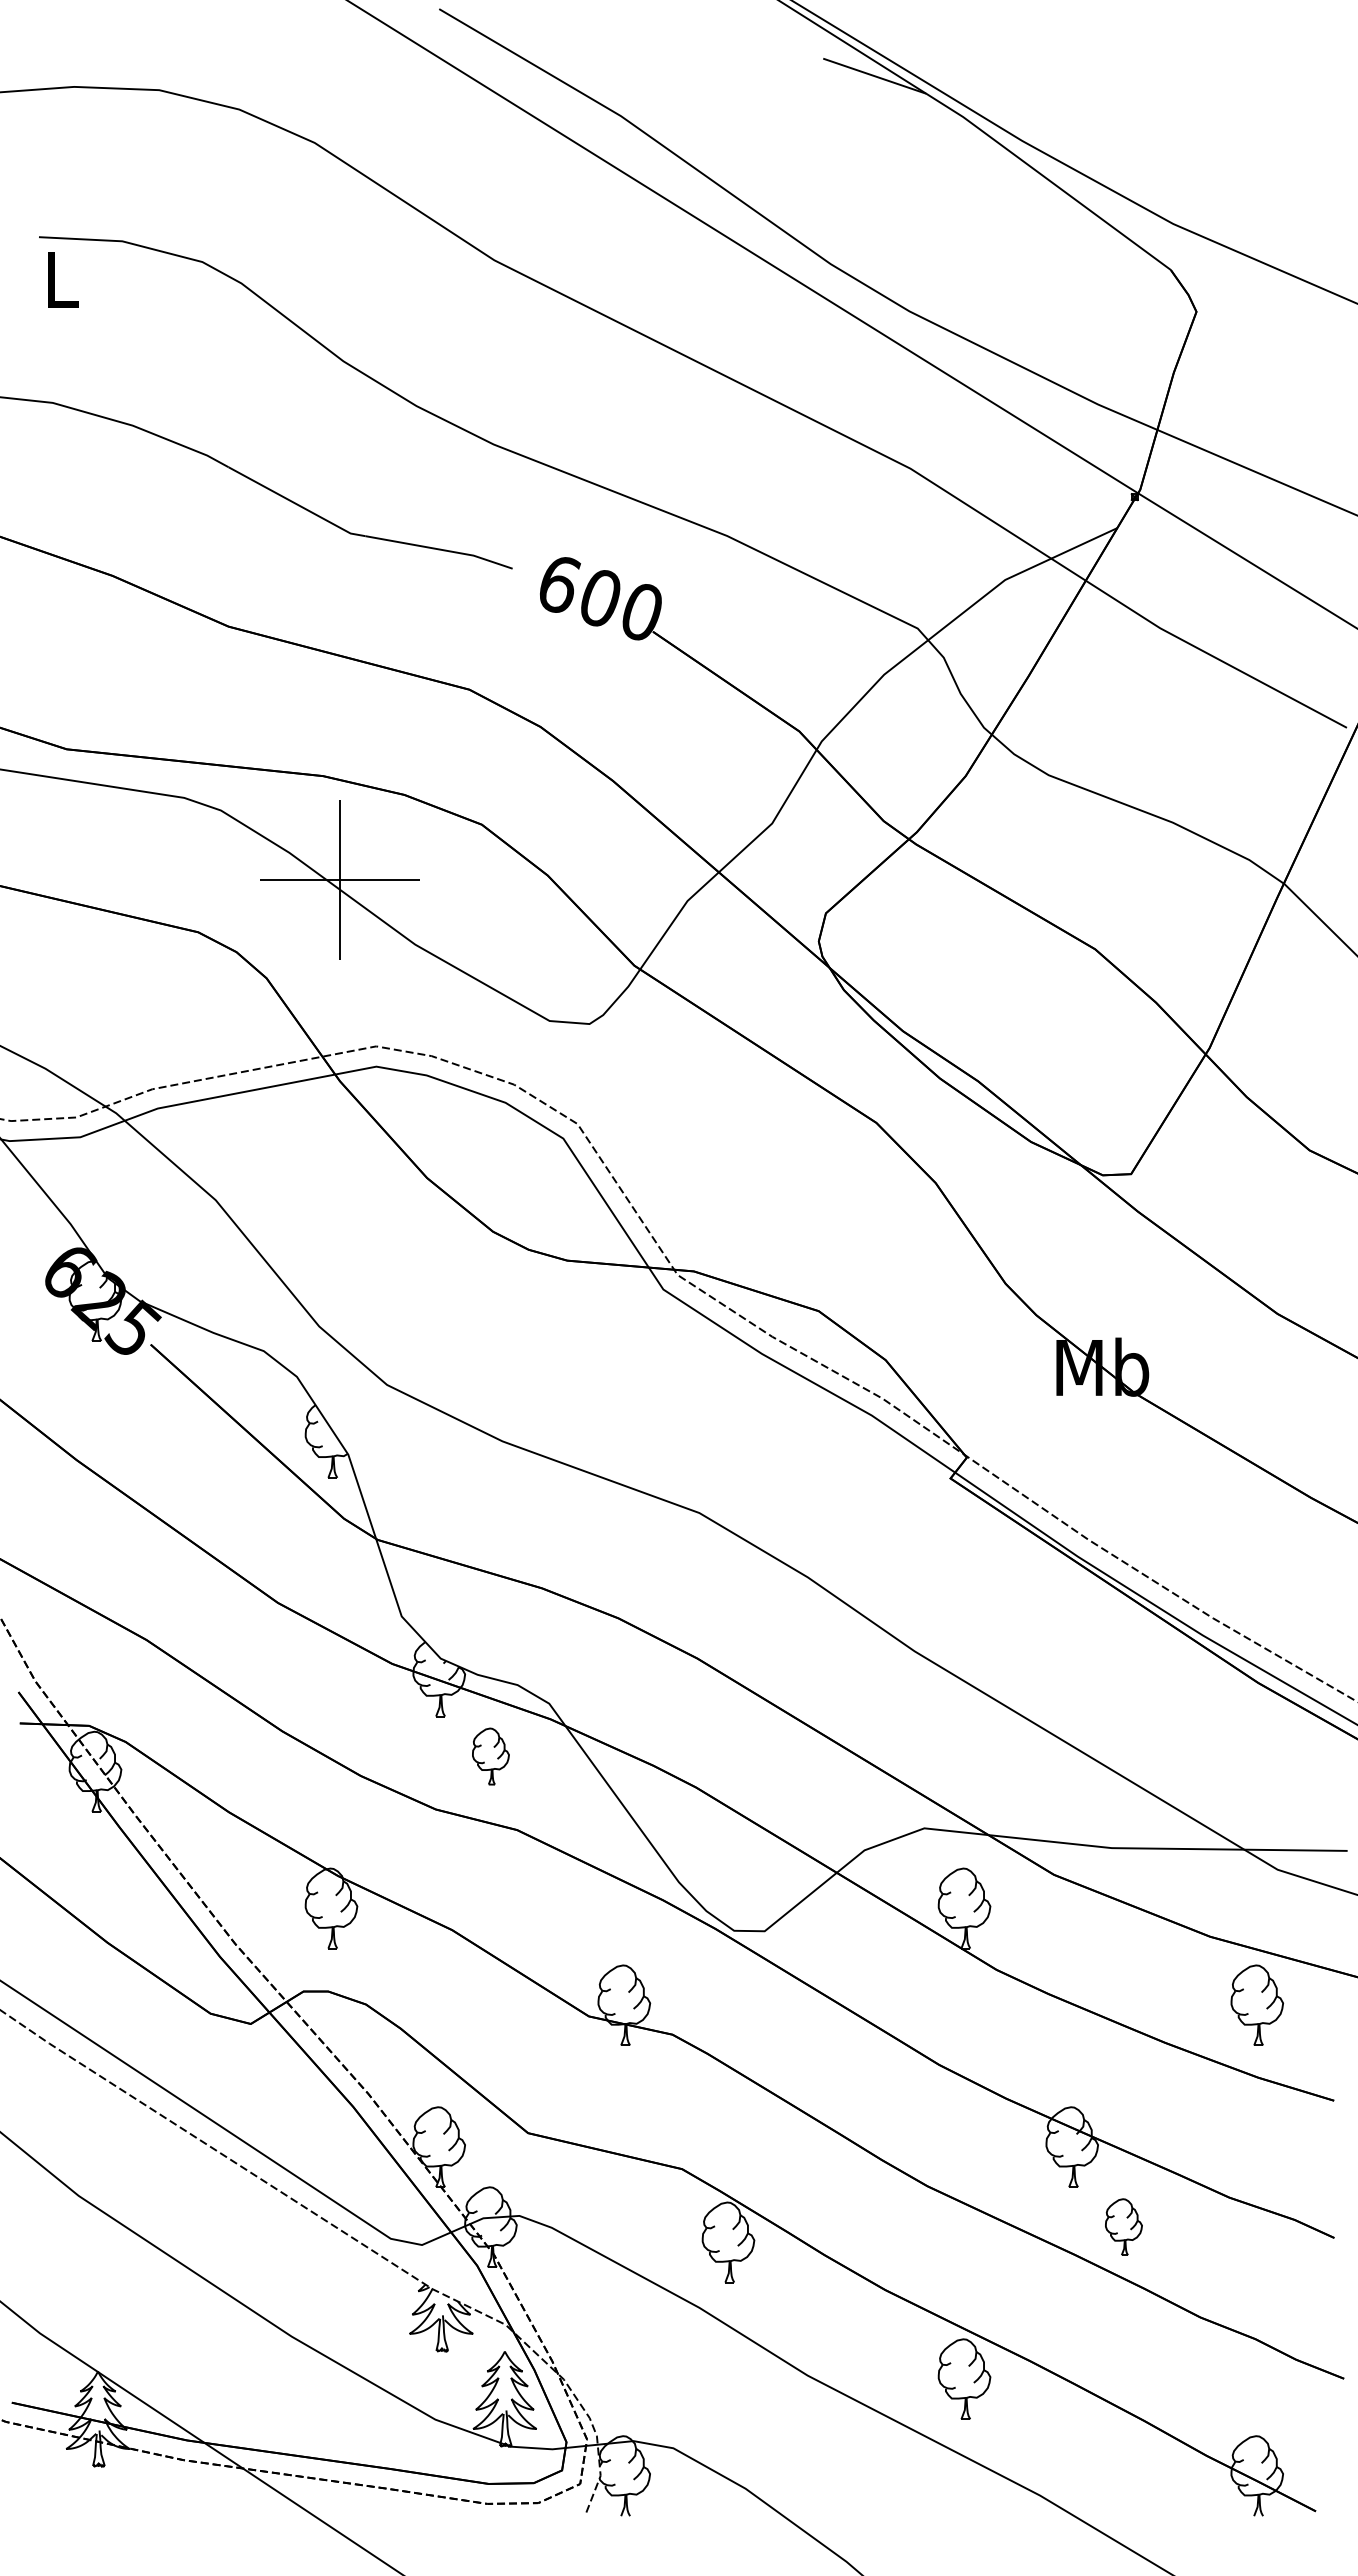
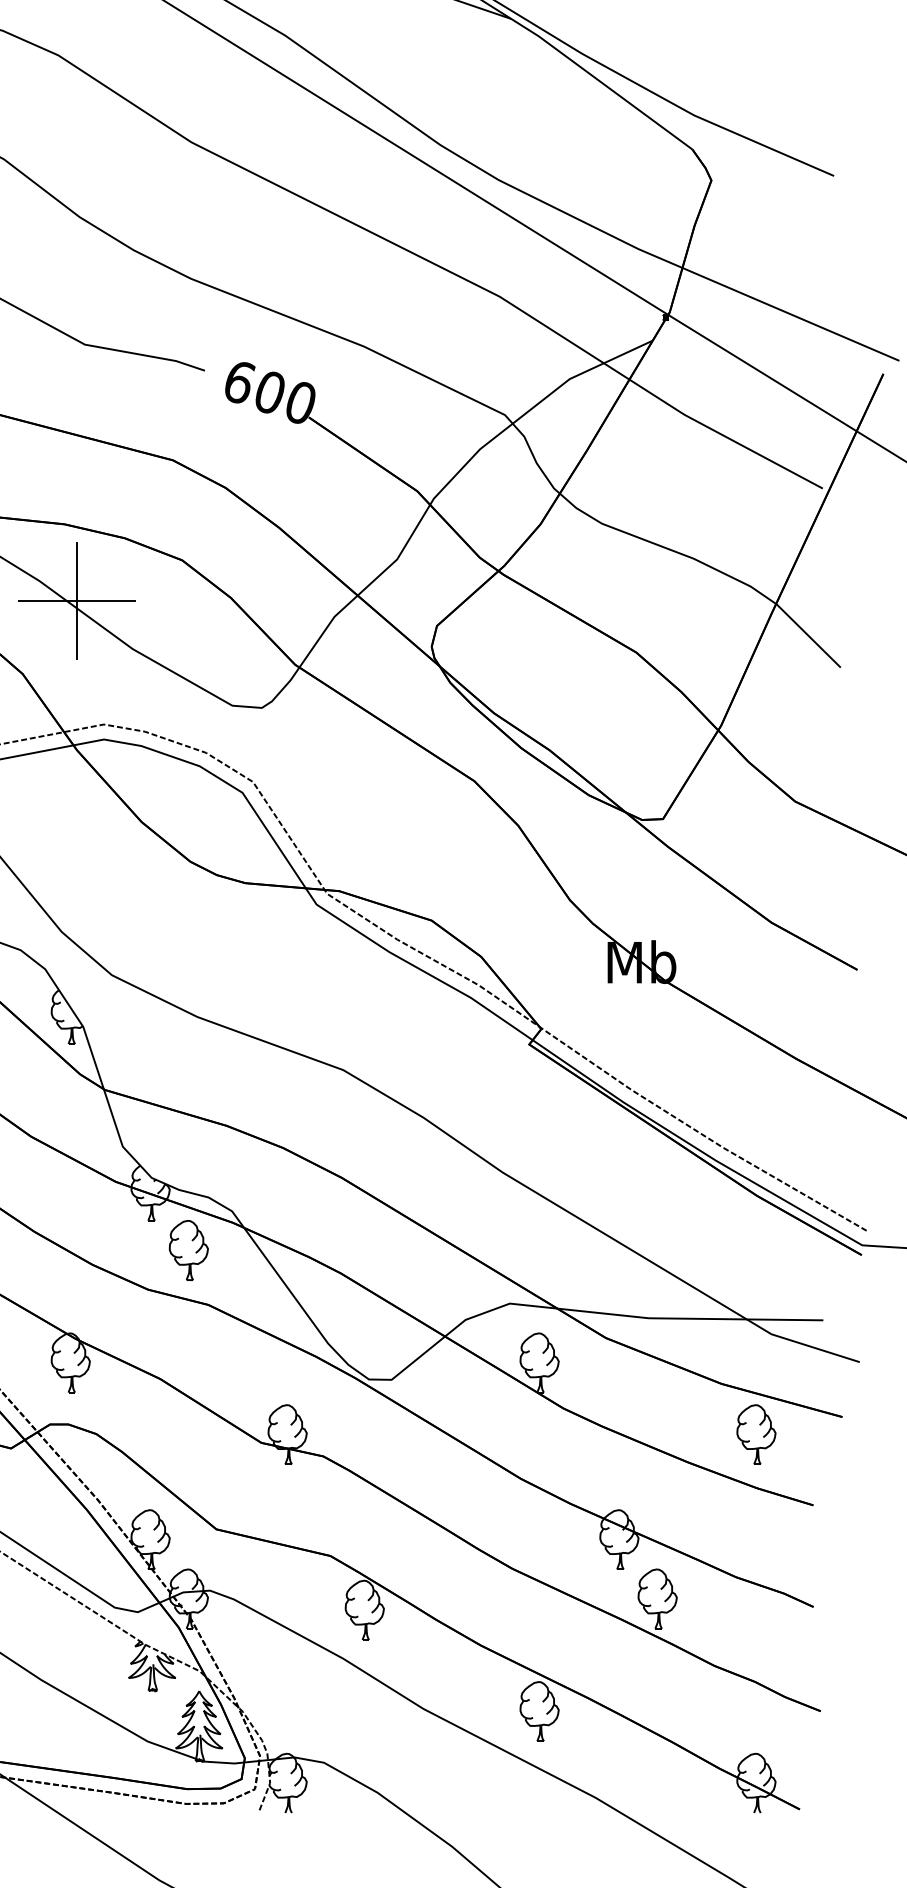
part: (490, 1756) -> (188, 1250), size x1.43
part: (1123, 2226) -> (657, 1598), size x1.43

